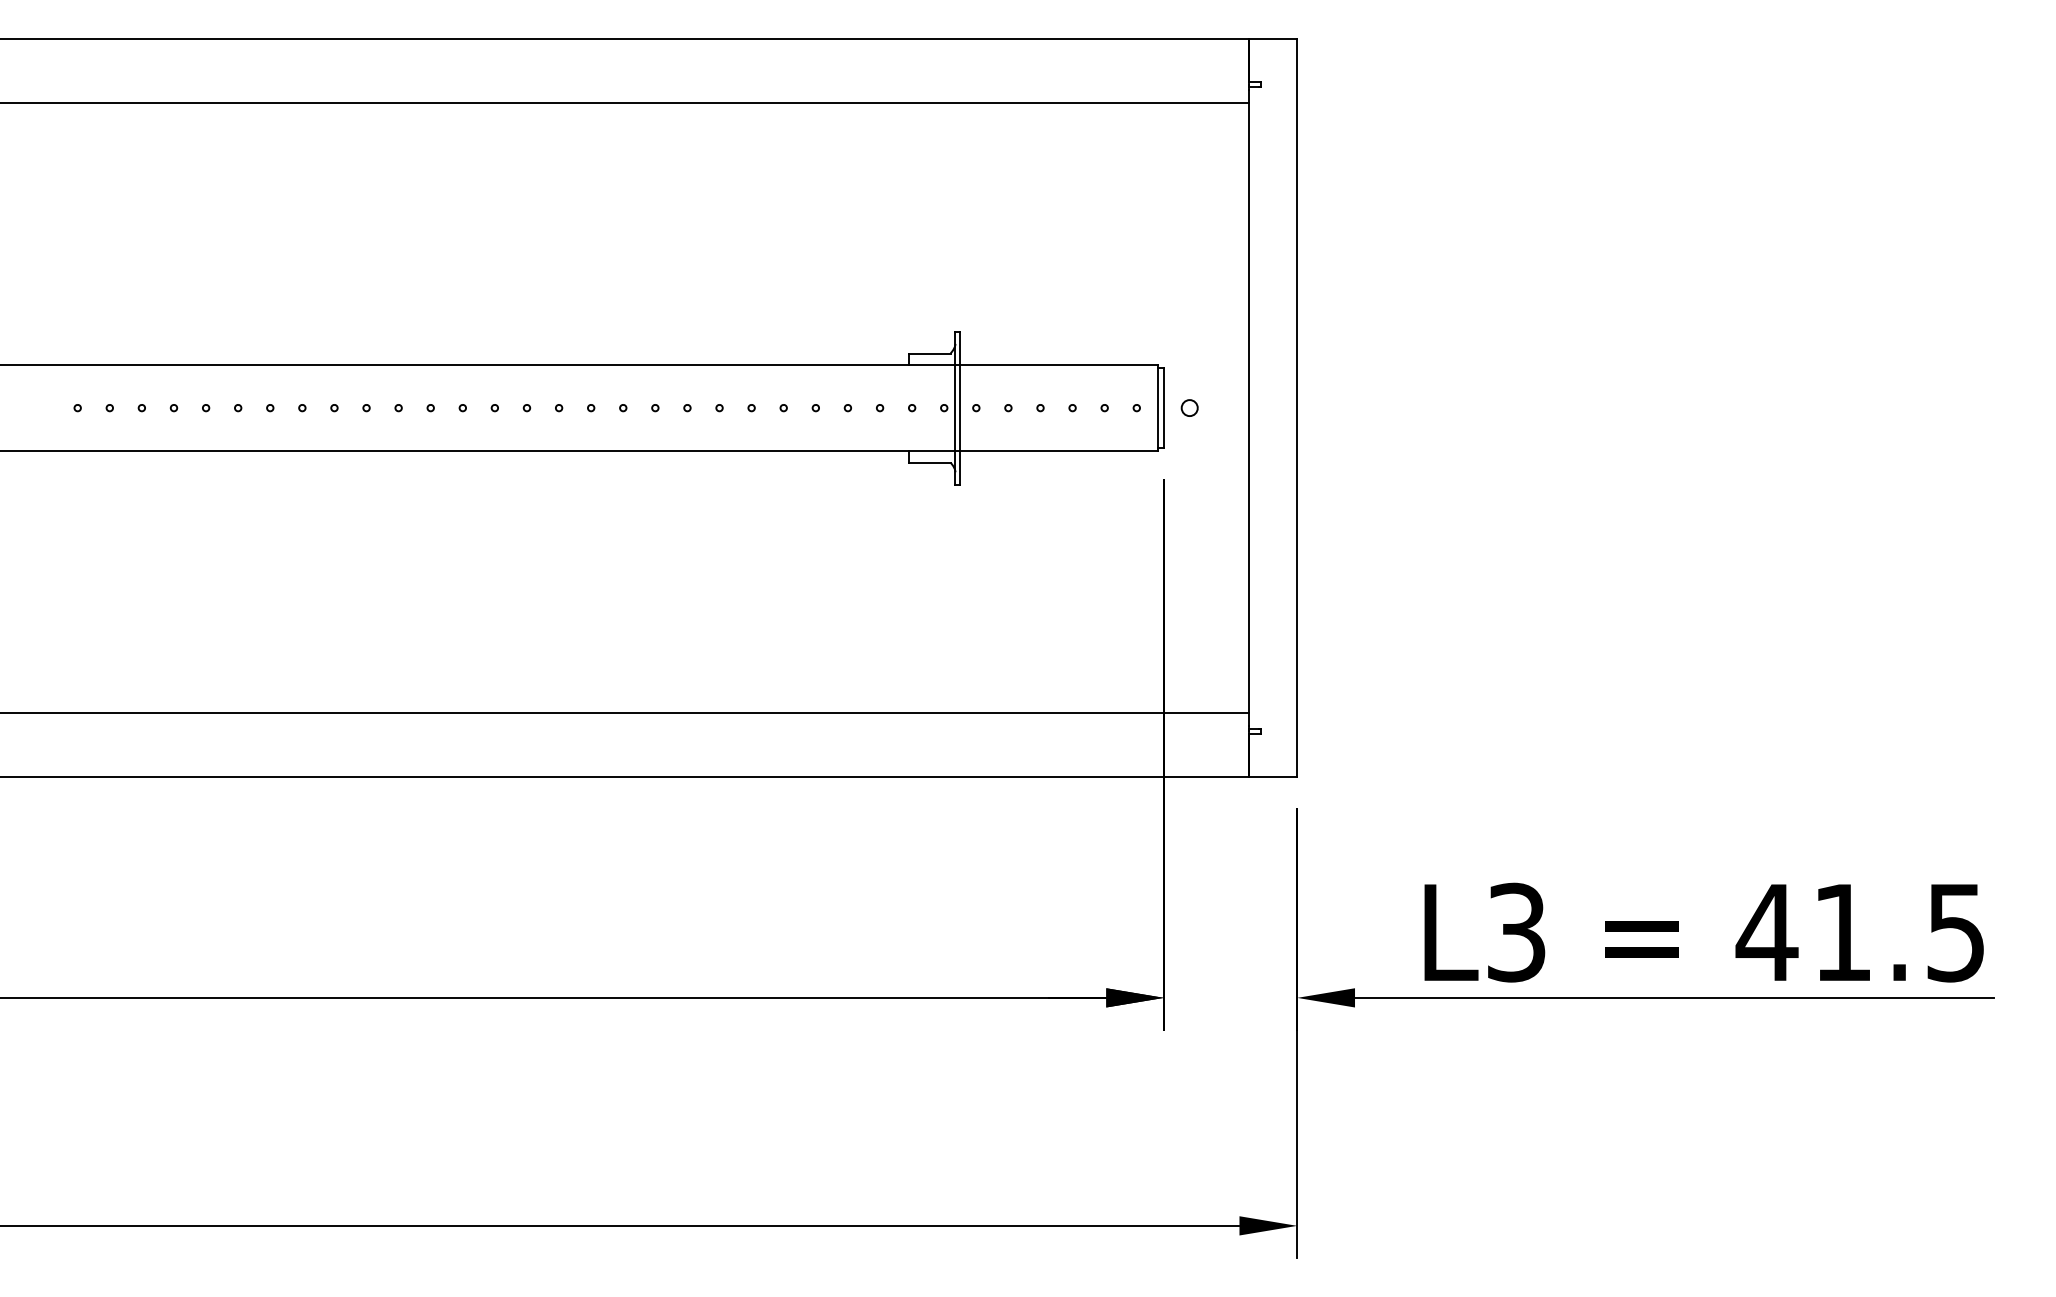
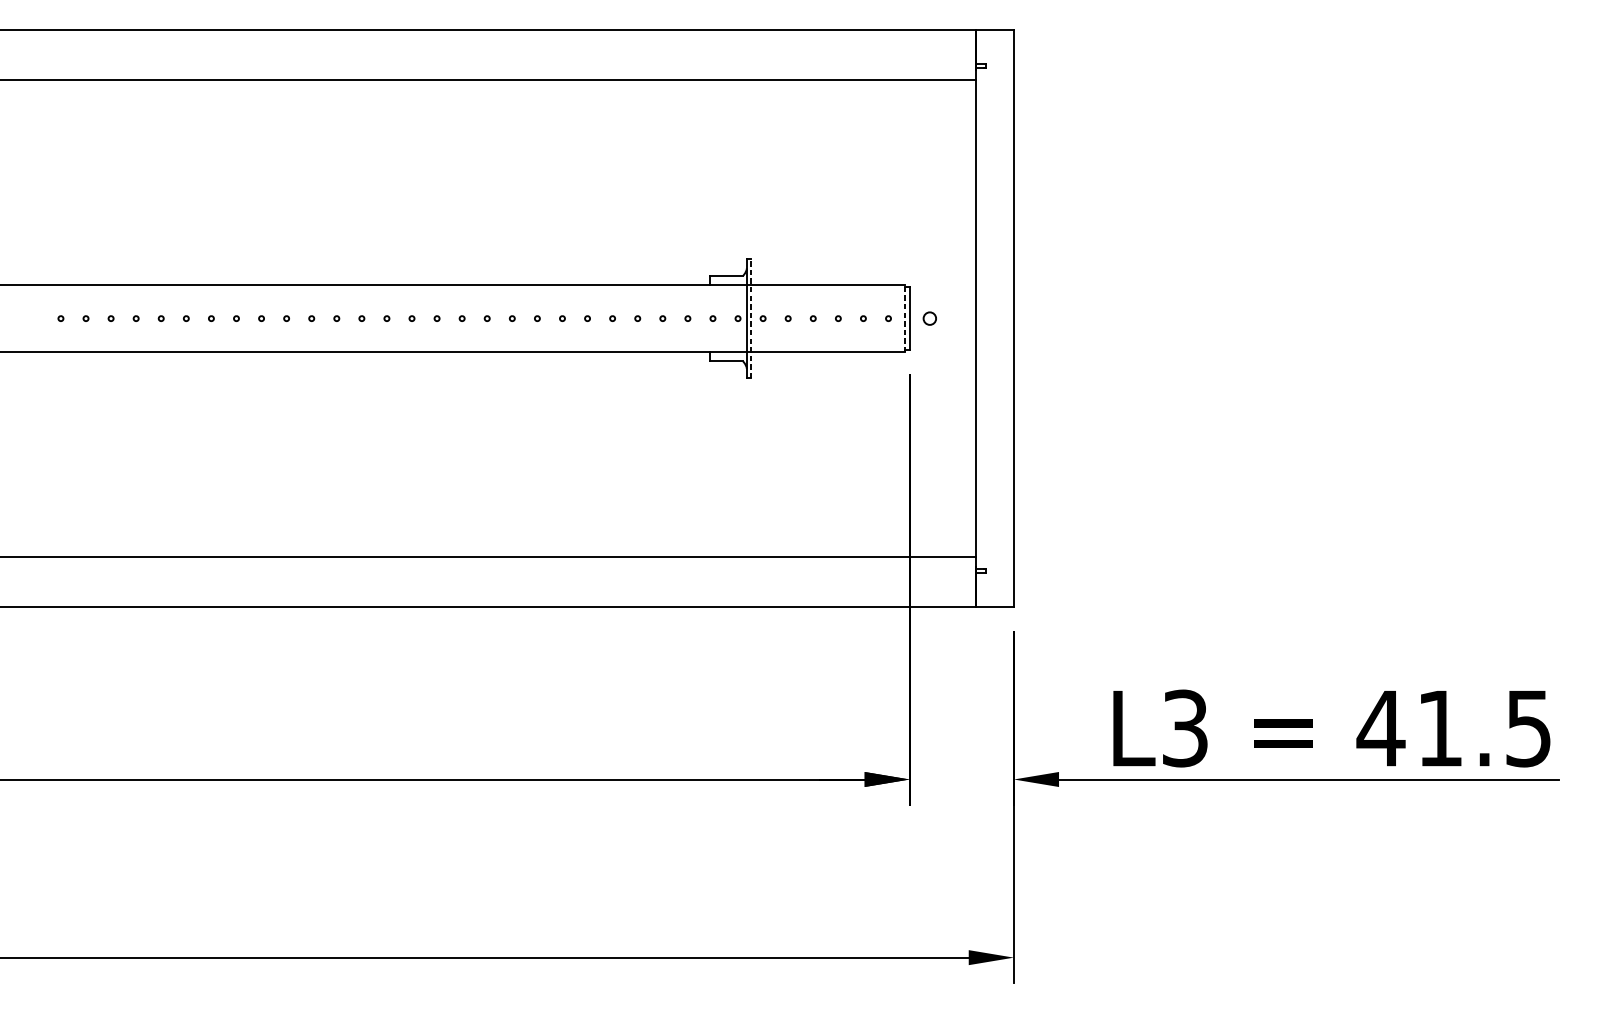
line: (1157, 407) -> (904, 318), solid -> dashed
line: (960, 408) -> (750, 318), solid -> dashed

